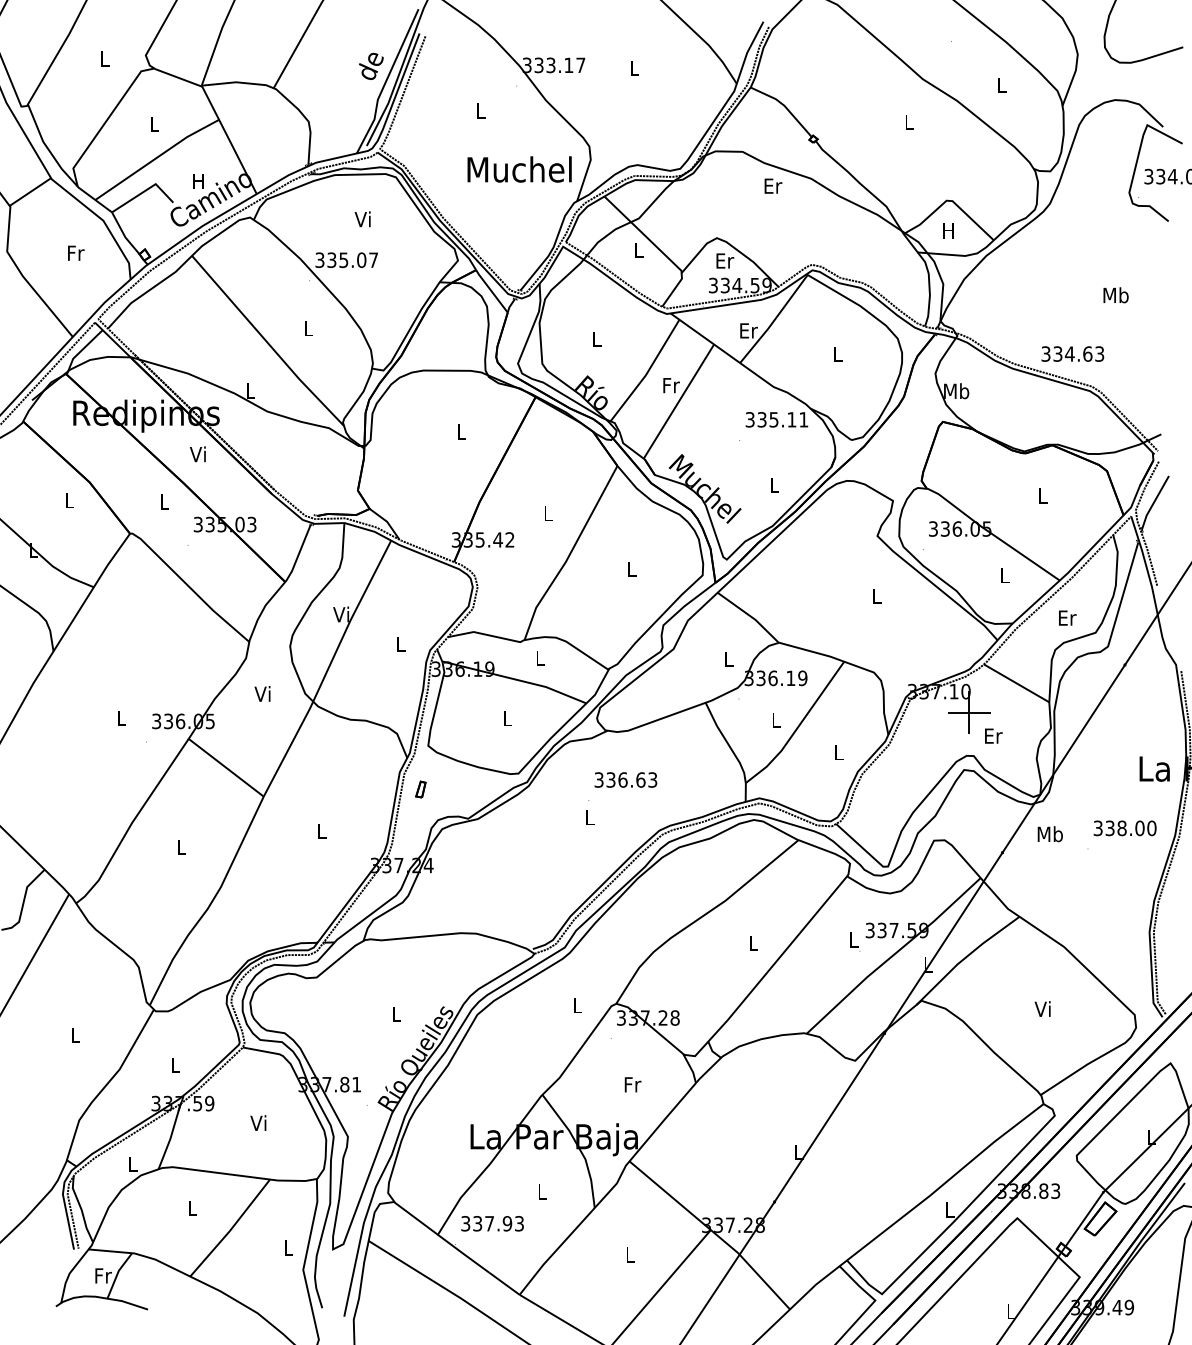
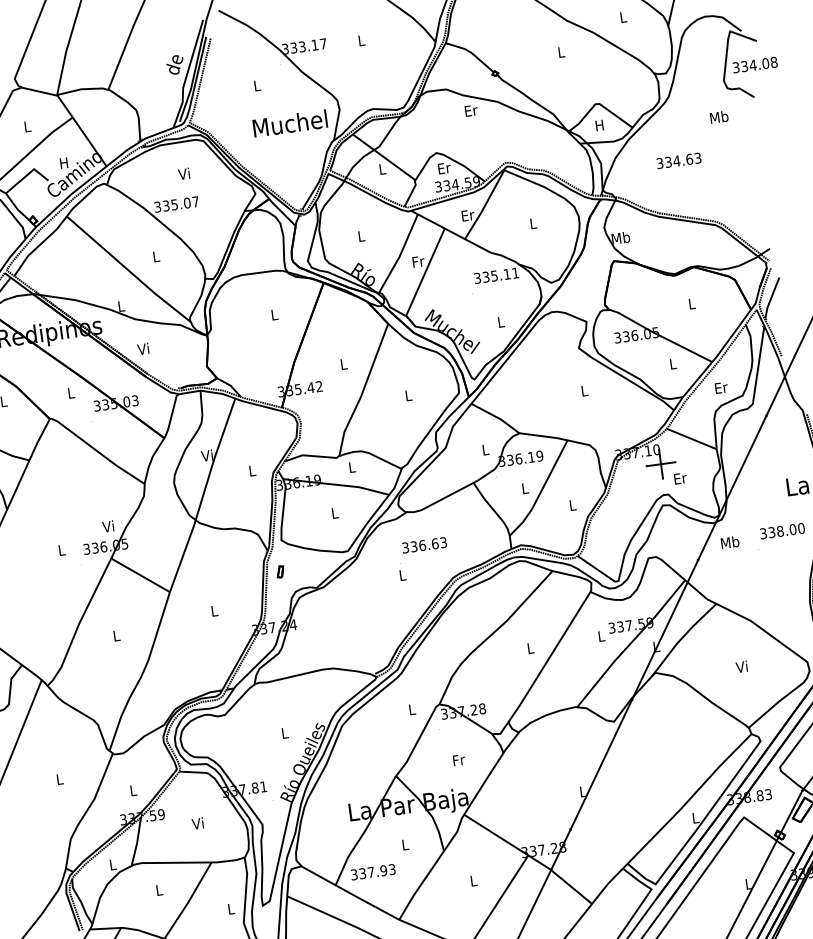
text: (1115, 295) -> (718, 117), moved
text: (1072, 353) -> (678, 160), moved
text: (197, 454) -> (142, 349), moved
text: (262, 693) -> (108, 526), moved

